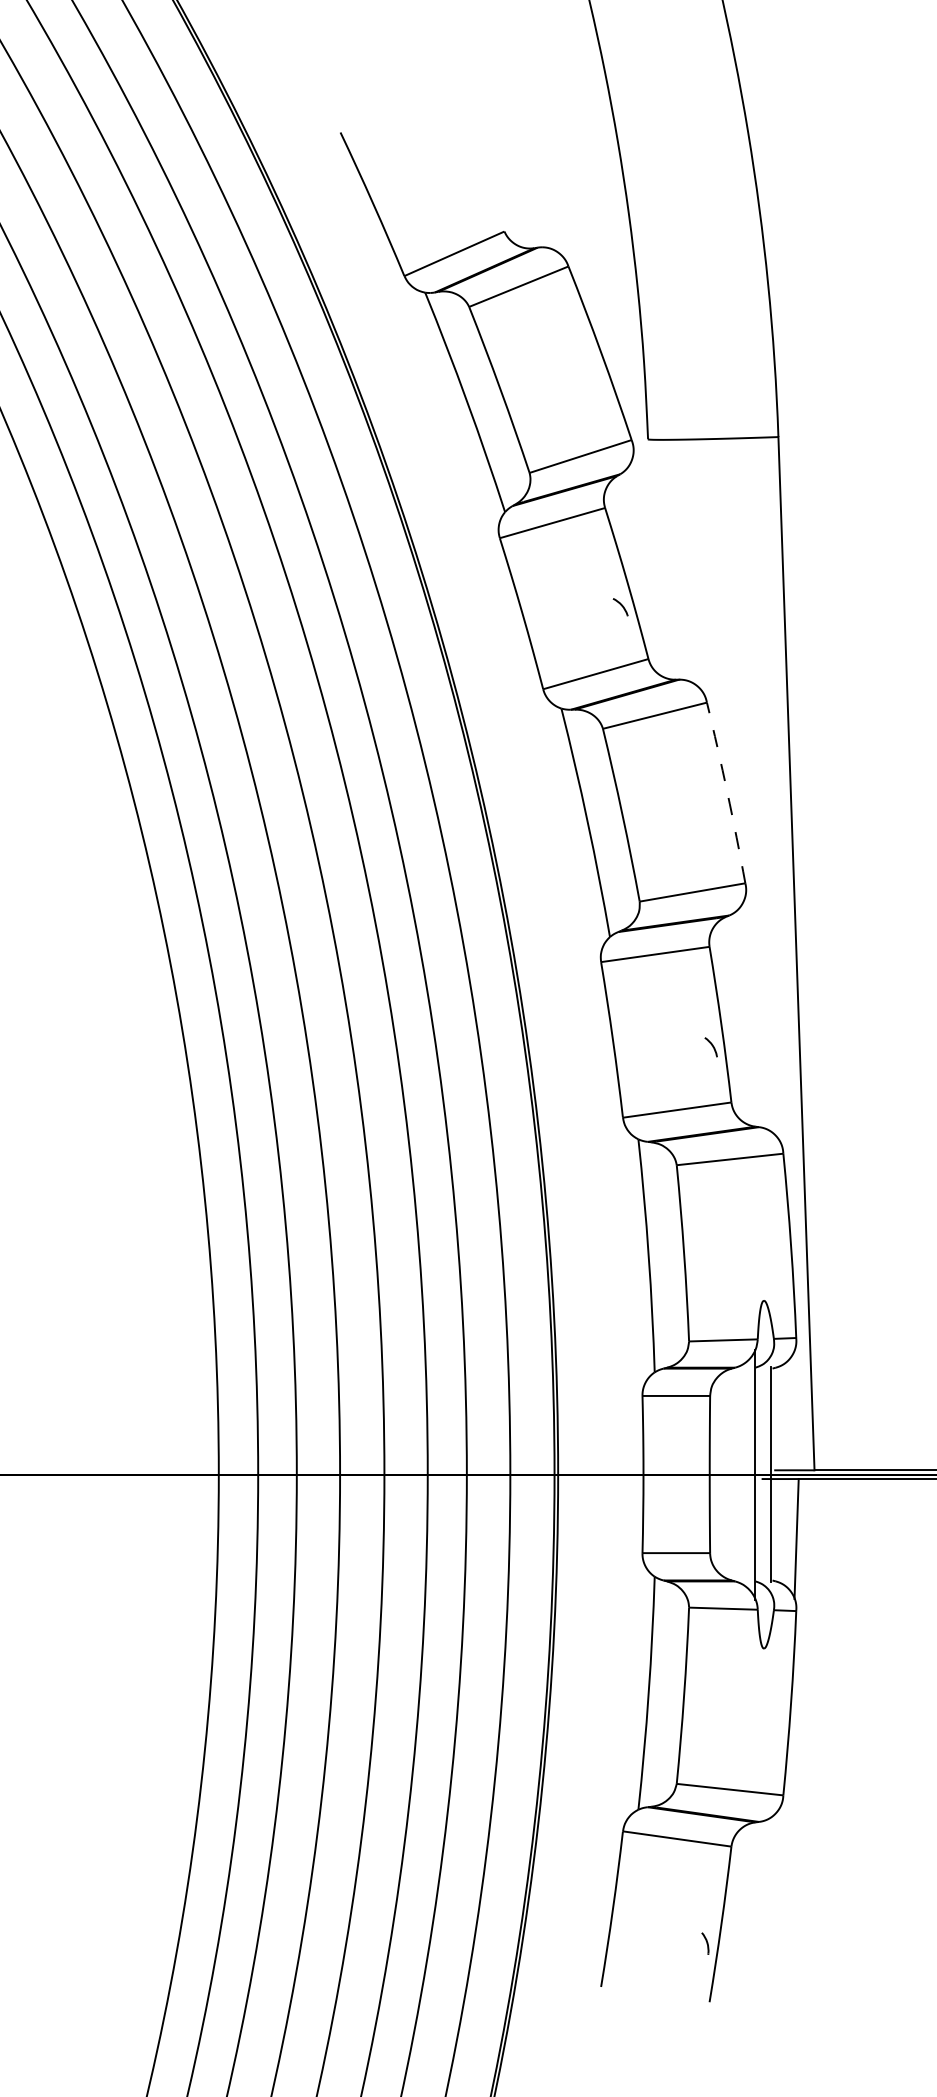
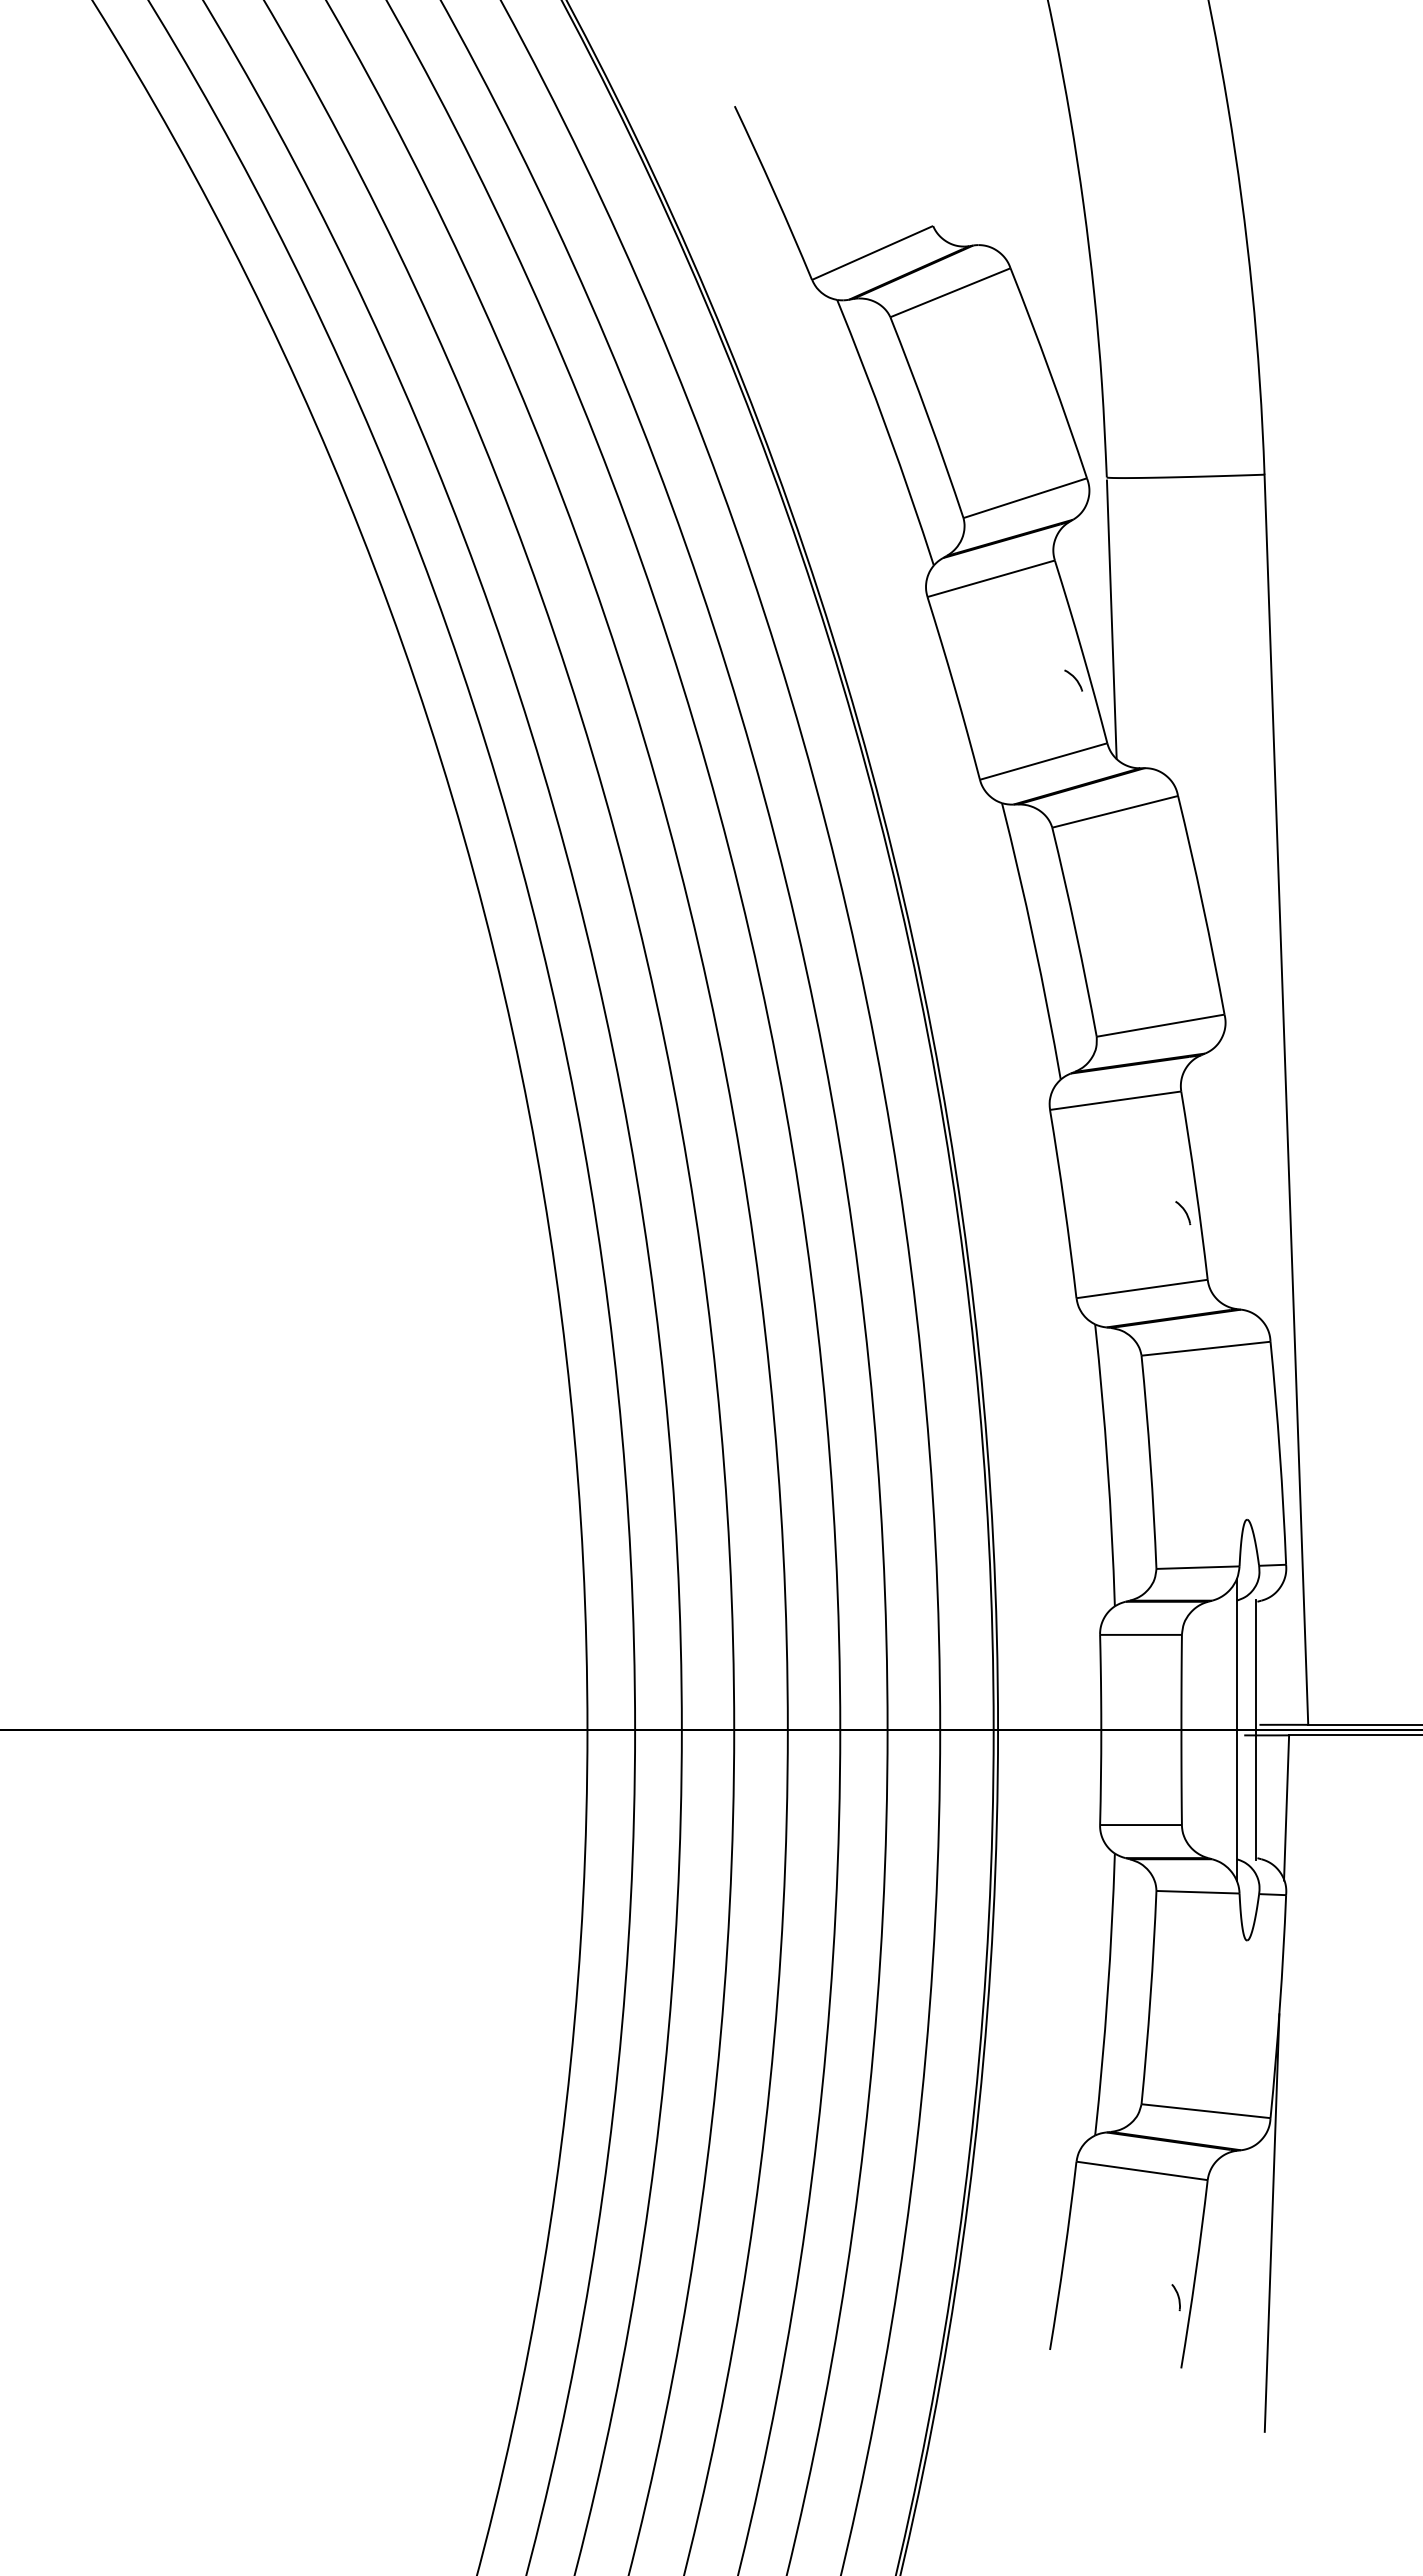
line: (651, 556) -> (1111, 619), added
arc: (727, 792) -> (1202, 904), dashed -> solid
line: (784, 1881) -> (1271, 2222), added

